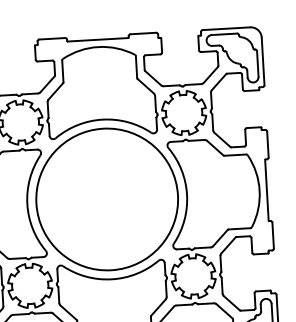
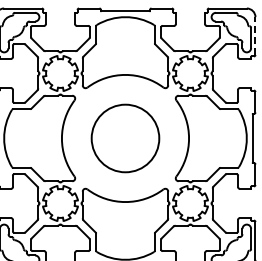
line: (263, 61) -> (255, 36), solid -> dashed
circle: (107, 199) -> (125, 138), size x0.6

